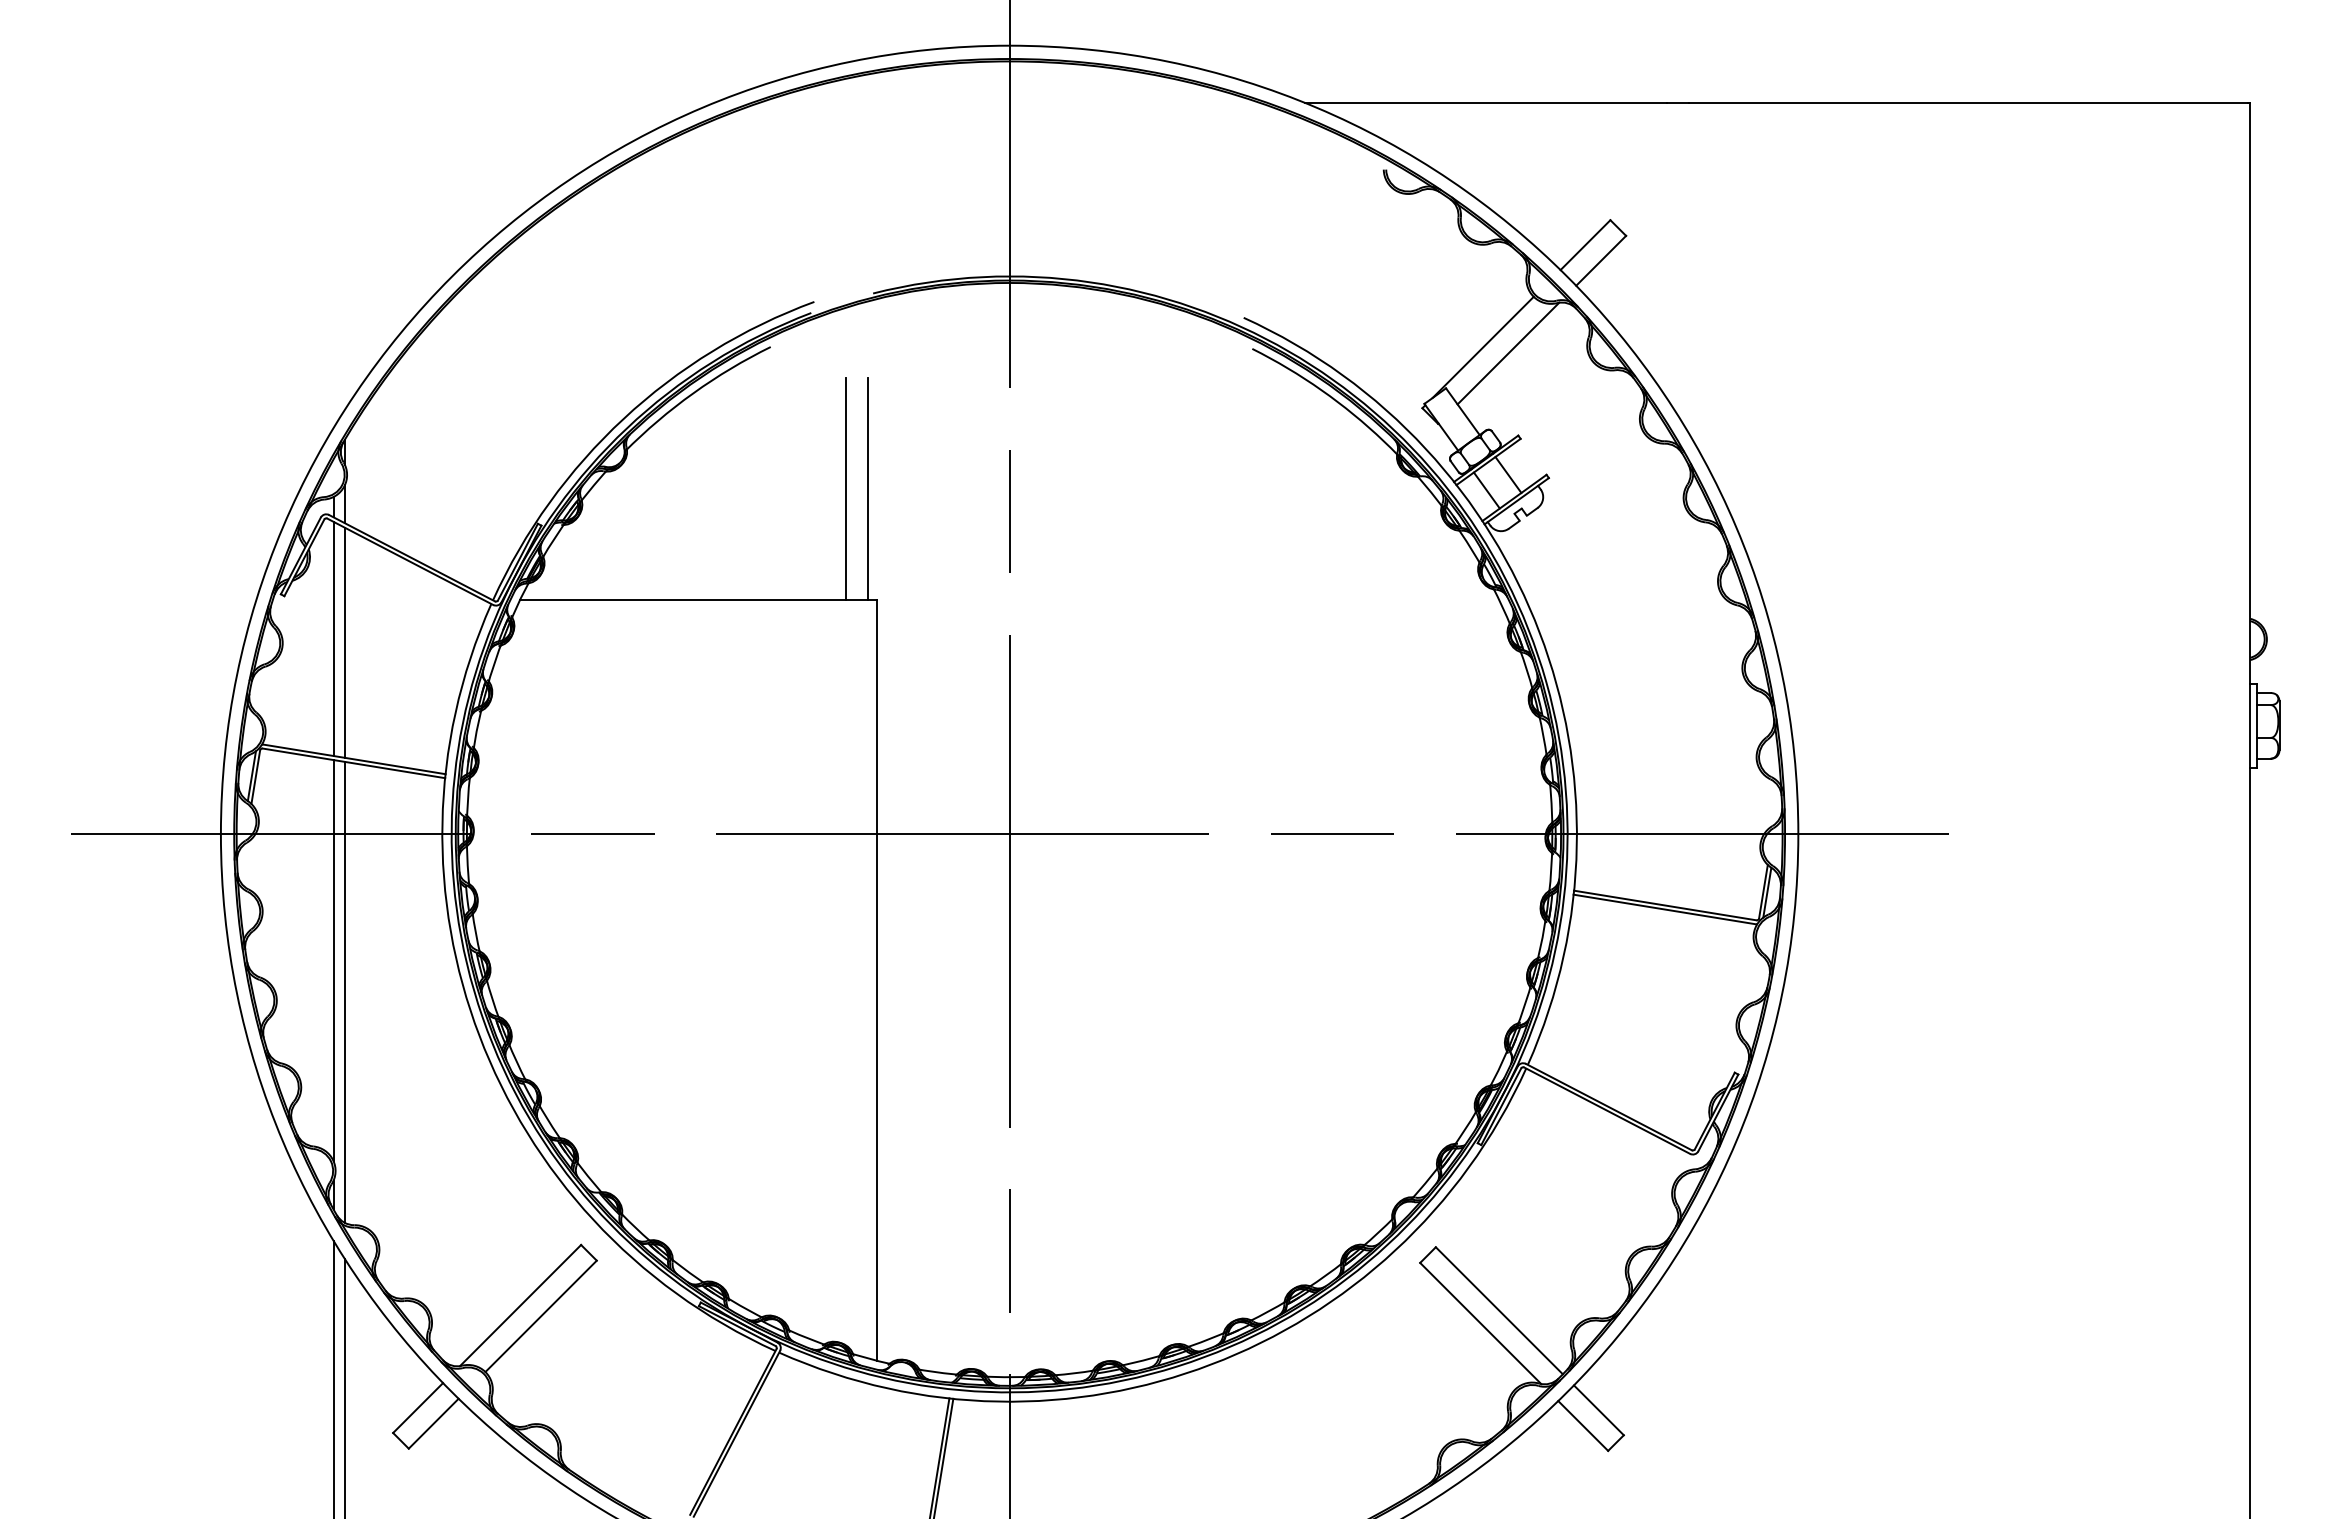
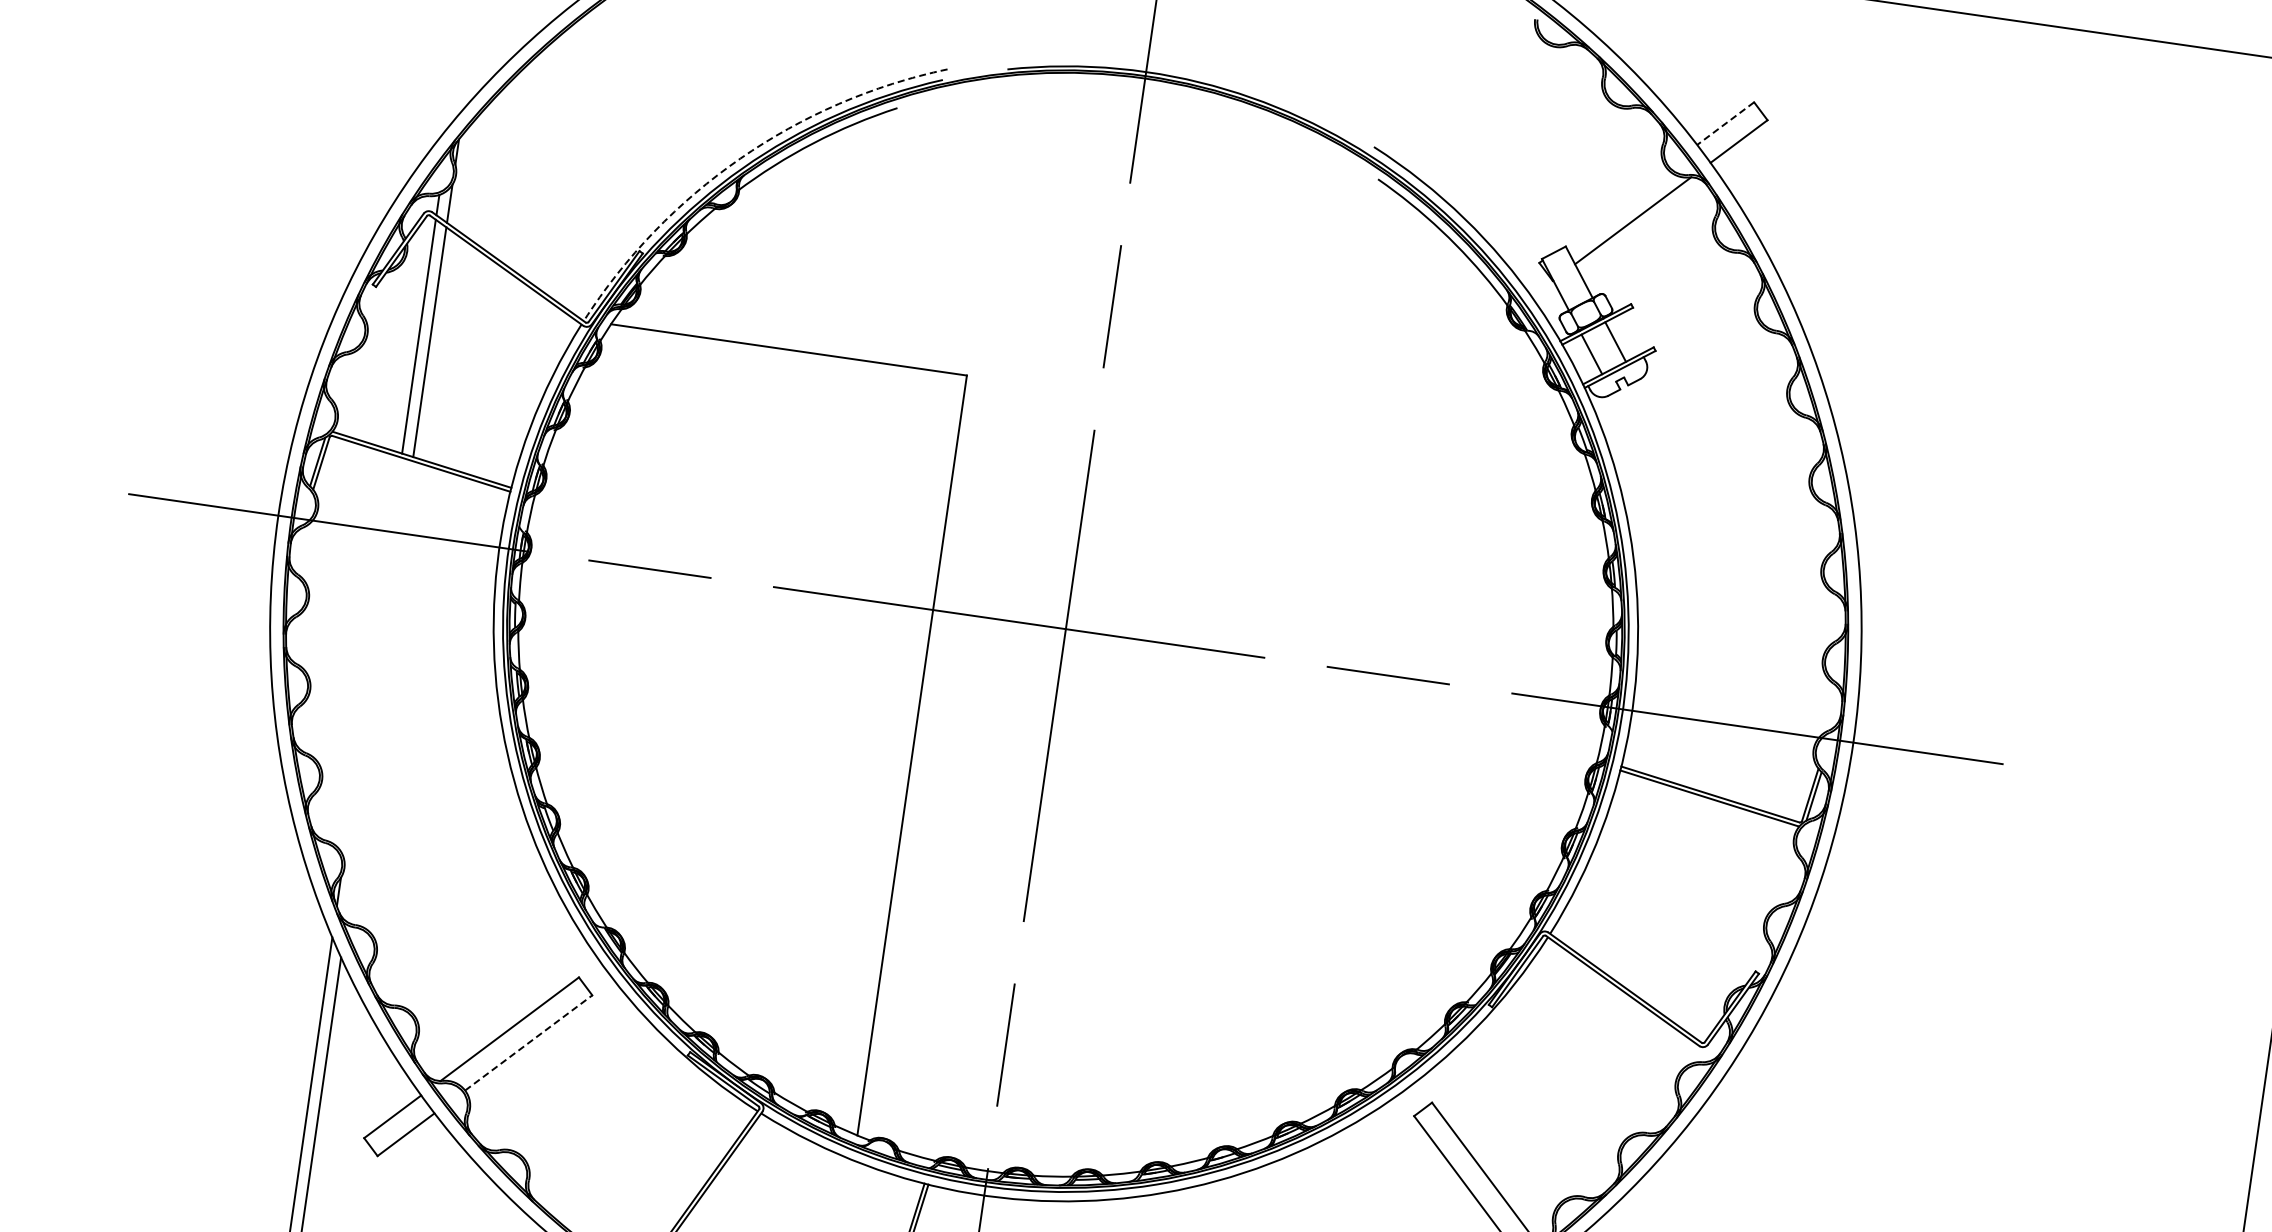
line: (1585, 245) -> (1725, 123), solid -> dashed
line: (1482, 346) -> (1608, 210), removed
arc: (623, 418) -> (740, 158), solid -> dashed
line: (845, 488) -> (951, 260), removed
line: (867, 488) -> (973, 263), removed
line: (333, 960) -> (372, 657), removed
line: (344, 991) -> (379, 690), removed
line: (541, 1316) -> (529, 1043), solid -> dashed

